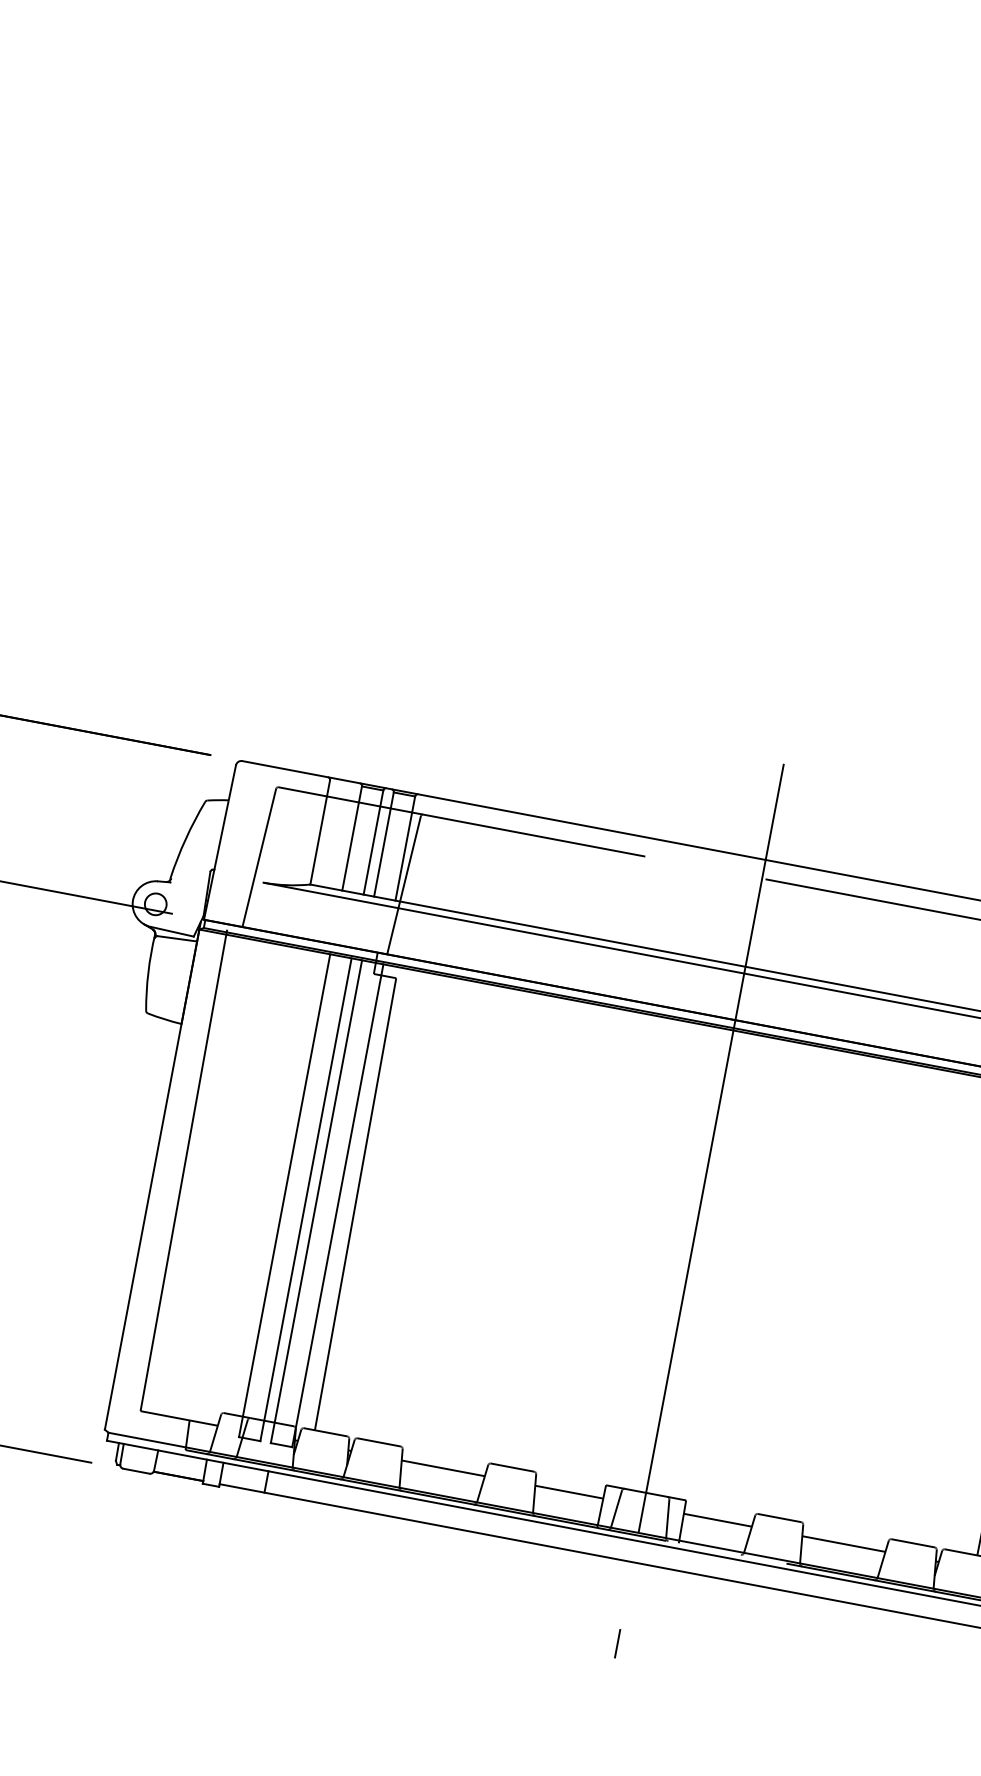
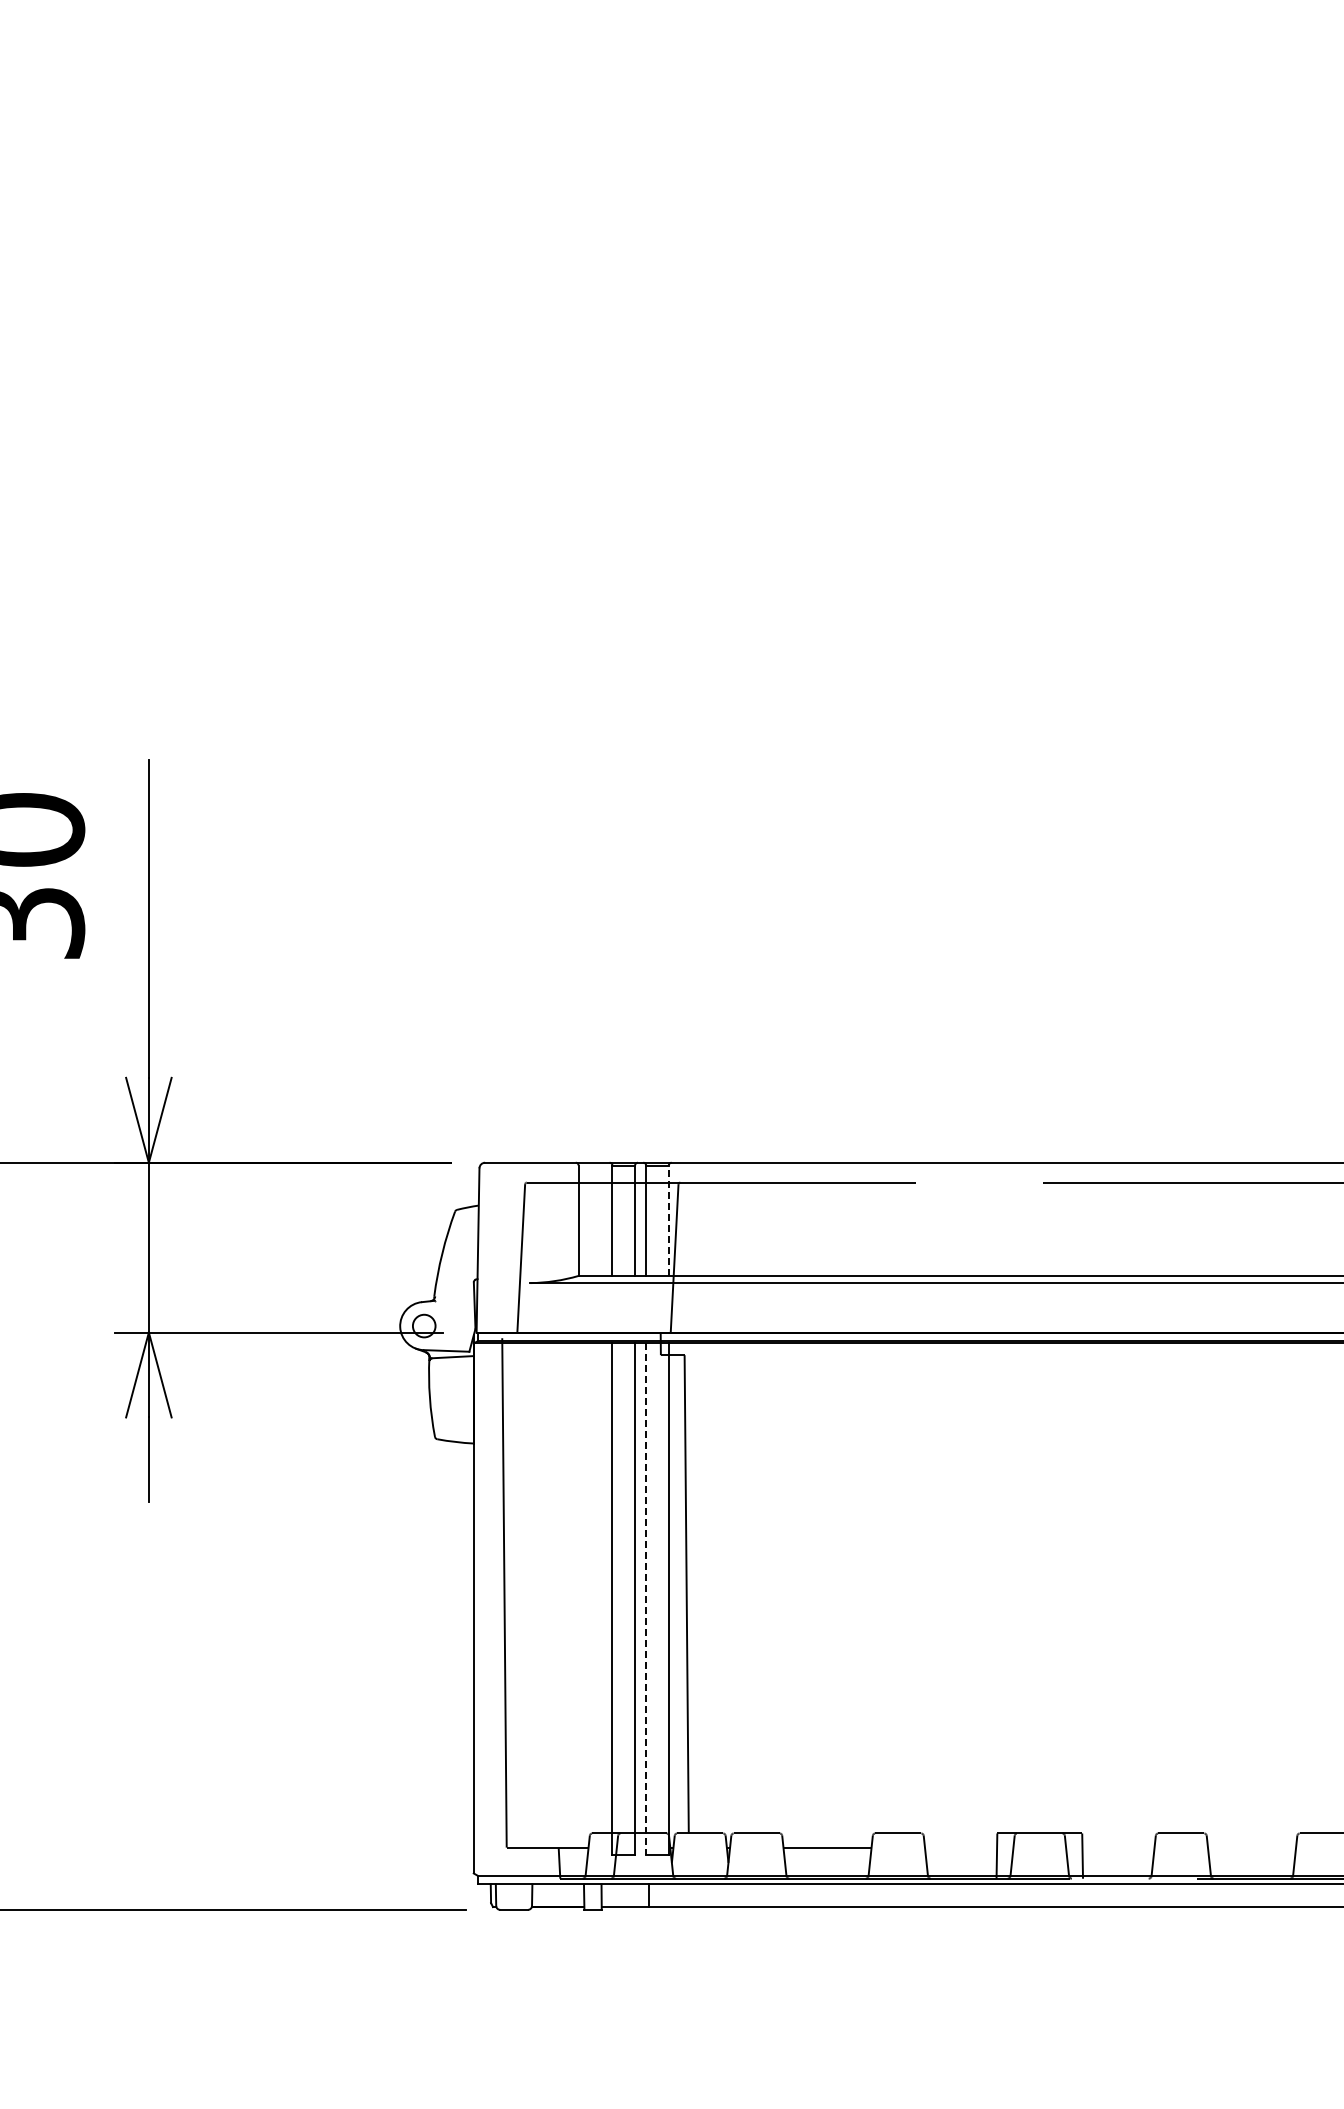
line: (405, 848) -> (668, 1220), solid -> dashed
line: (316, 1201) -> (646, 1599), solid -> dashed
line: (699, 1210) -> (1039, 1534), removed
line: (568, 1491) -> (960, 1847), removed
line: (717, 1520) -> (1118, 1847), removed
line: (843, 1543) -> (1251, 1847), removed

